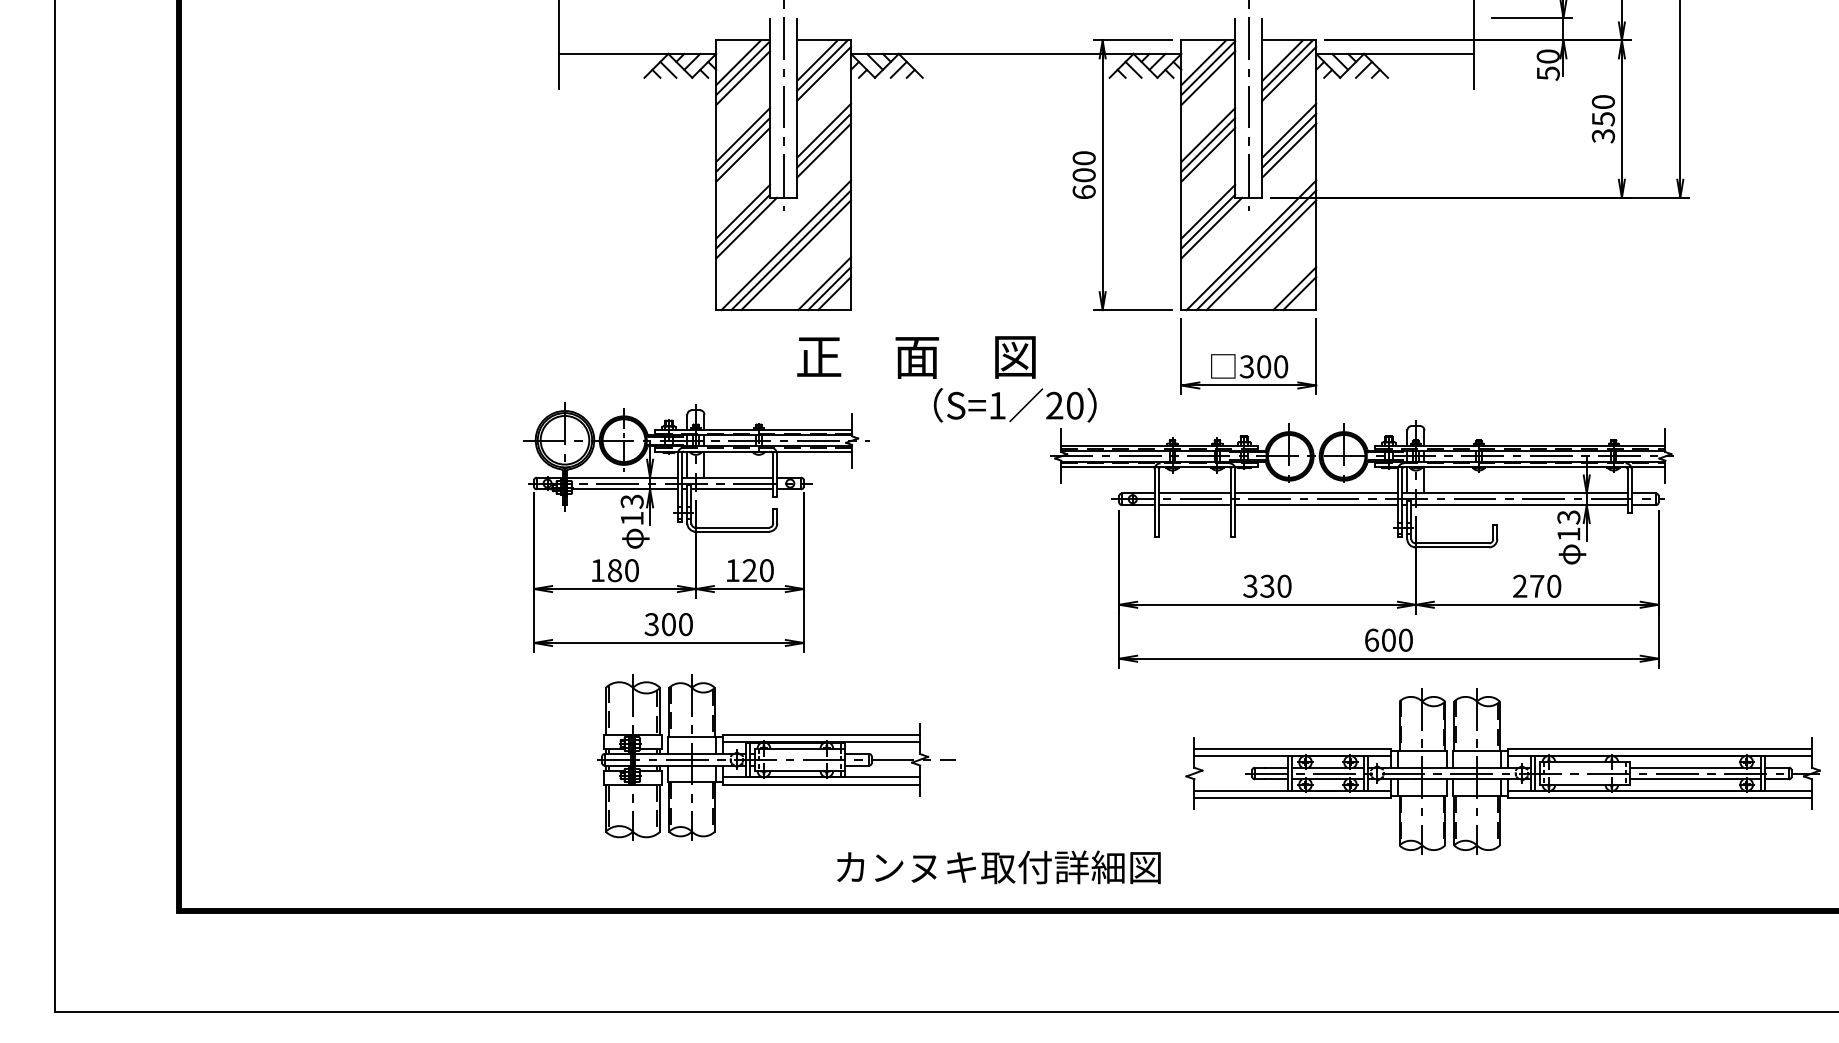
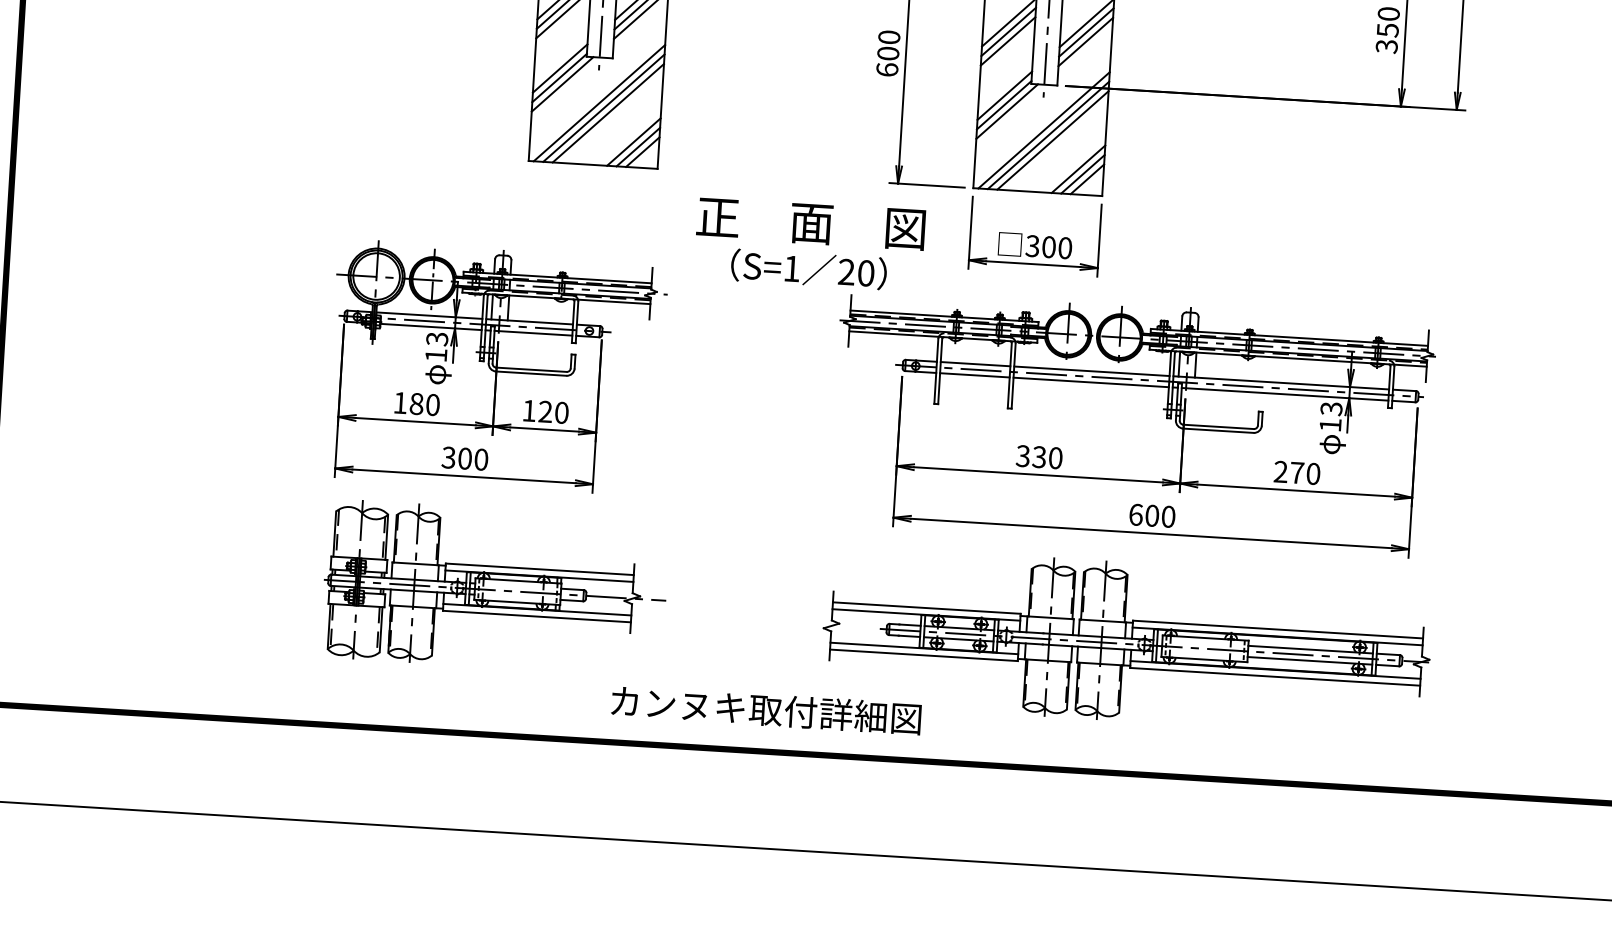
line: (1289, 283) -> (1078, 169), added
text: (916, 357) -> (811, 223), moved
part: (776, 757) -> (495, 588), moved
part: (1502, 771) -> (1126, 642), moved

